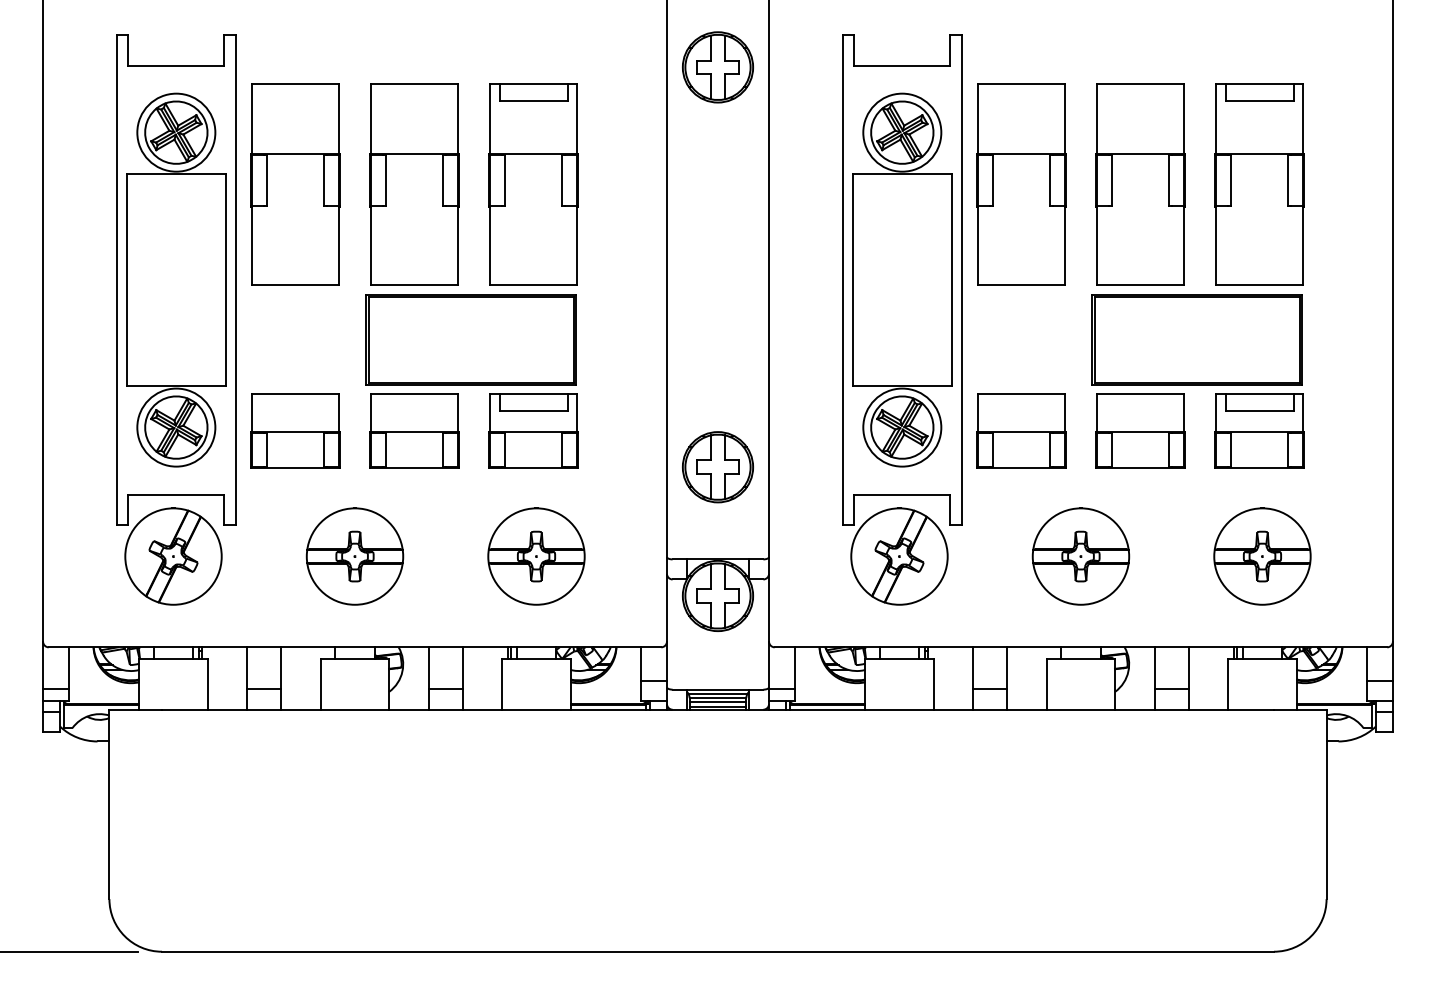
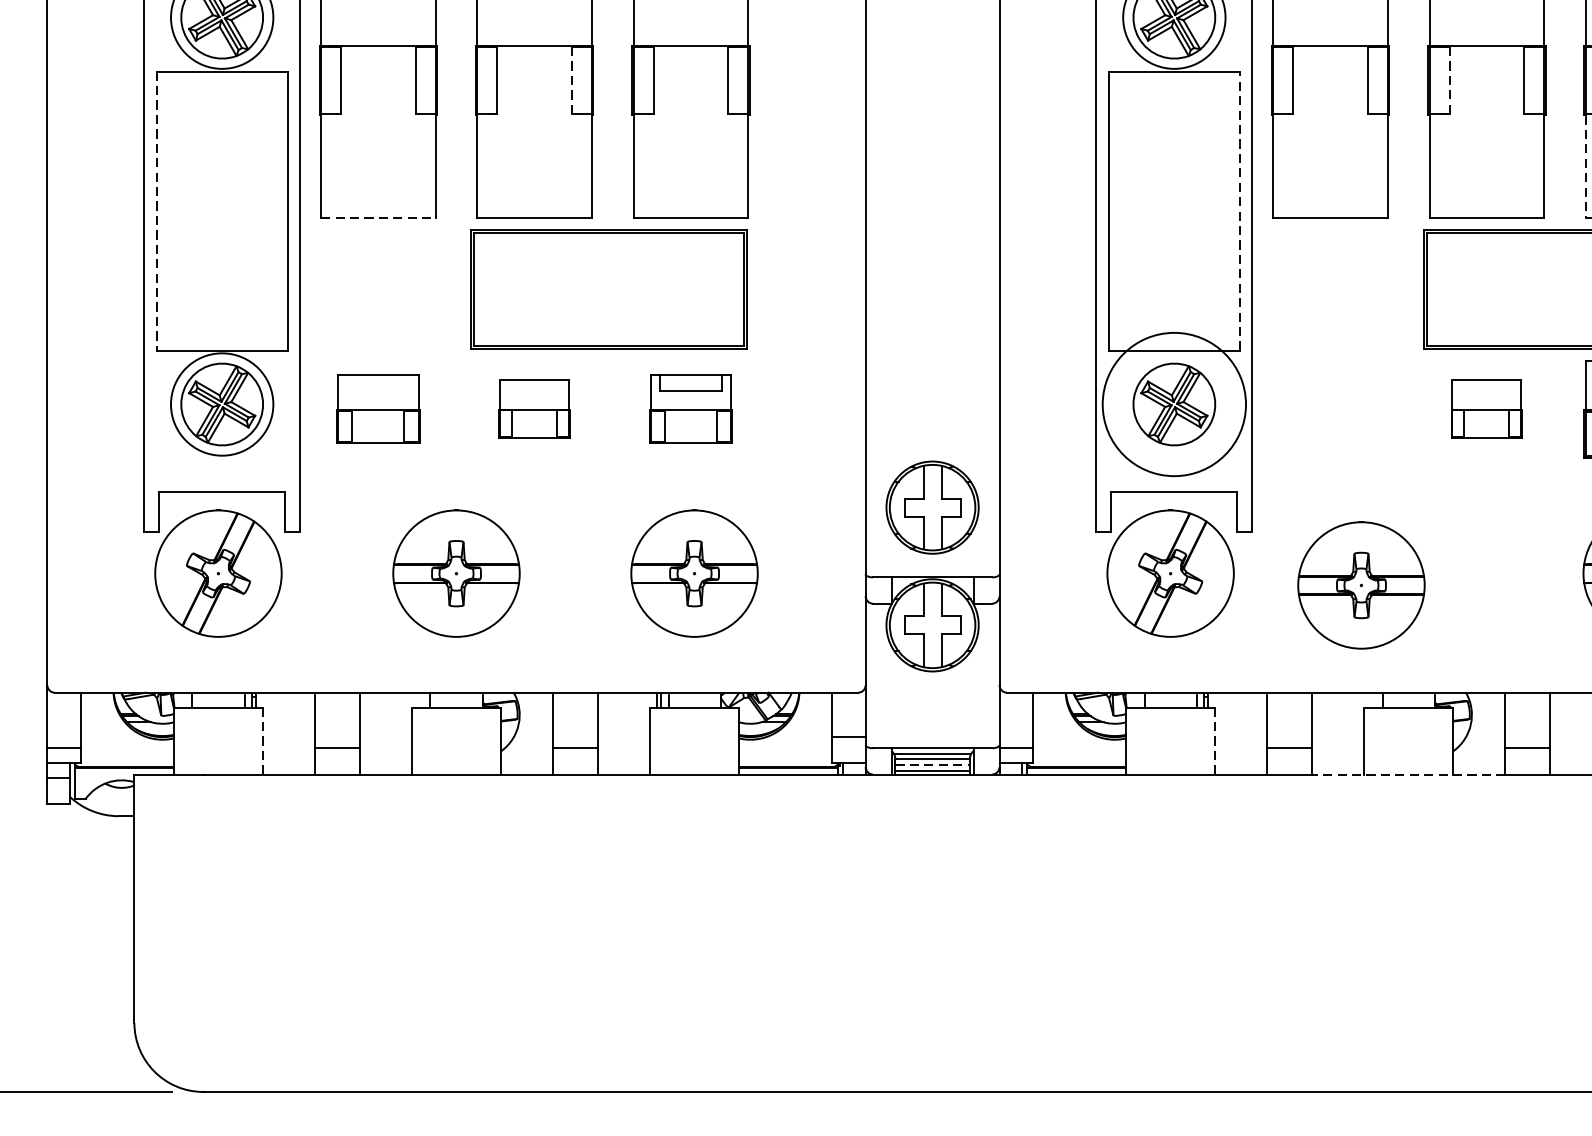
line: (442, 180) -> (571, 80), solid -> dashed
line: (1112, 180) -> (1450, 80), solid -> dashed
line: (1215, 246) -> (1585, 166), solid -> dashed
line: (952, 279) -> (1240, 210), solid -> dashed
line: (126, 280) -> (156, 211), solid -> dashed
line: (295, 285) -> (378, 218), solid -> dashed
circle: (902, 427) -> (1174, 404), size x1.4
part: (295, 430) -> (378, 408), size x0.7
part: (414, 430) -> (534, 408), size x0.6
part: (533, 430) -> (690, 408), size x0.7
part: (1021, 430) -> (1330, 408), removed
part: (1140, 430) -> (1486, 408), size x0.6
part: (717, 467) -> (931, 507), moved
part: (1080, 556) -> (1360, 585), moved
line: (207, 684) -> (263, 741), solid -> dashed
line: (933, 684) -> (1215, 741), solid -> dashed
line: (718, 702) -> (933, 765), solid -> dashed
line: (1080, 709) -> (1408, 774), solid -> dashed

